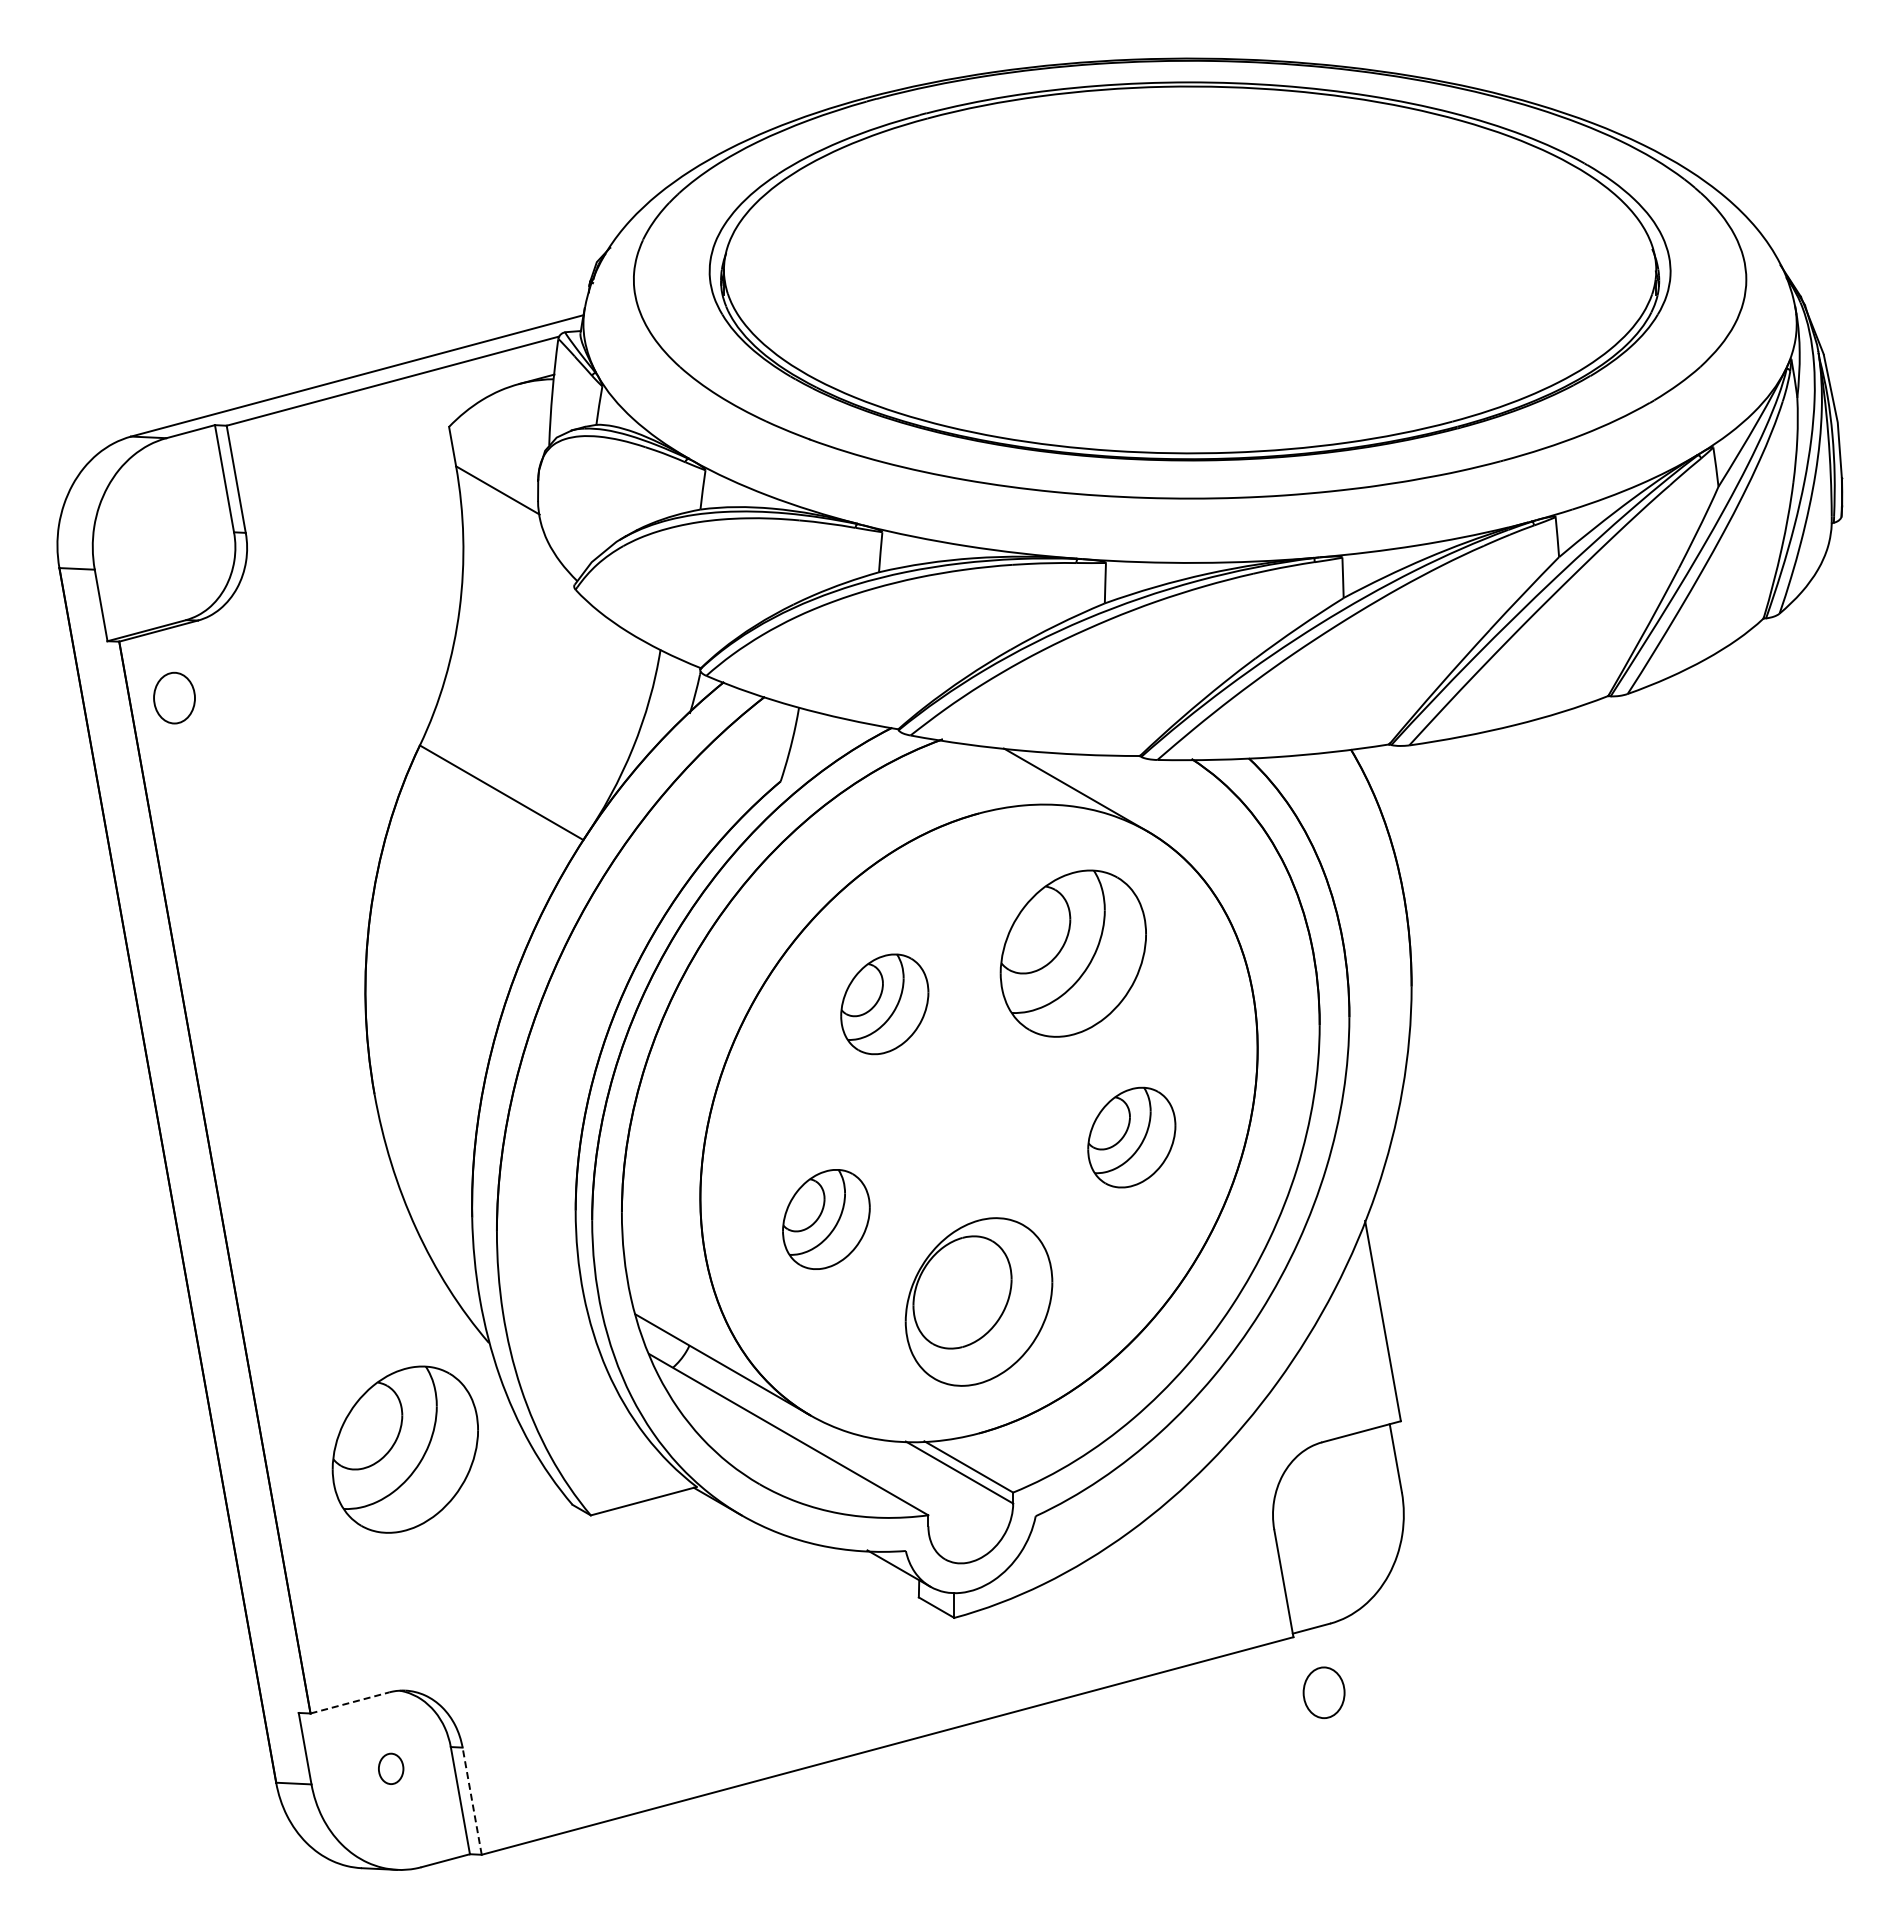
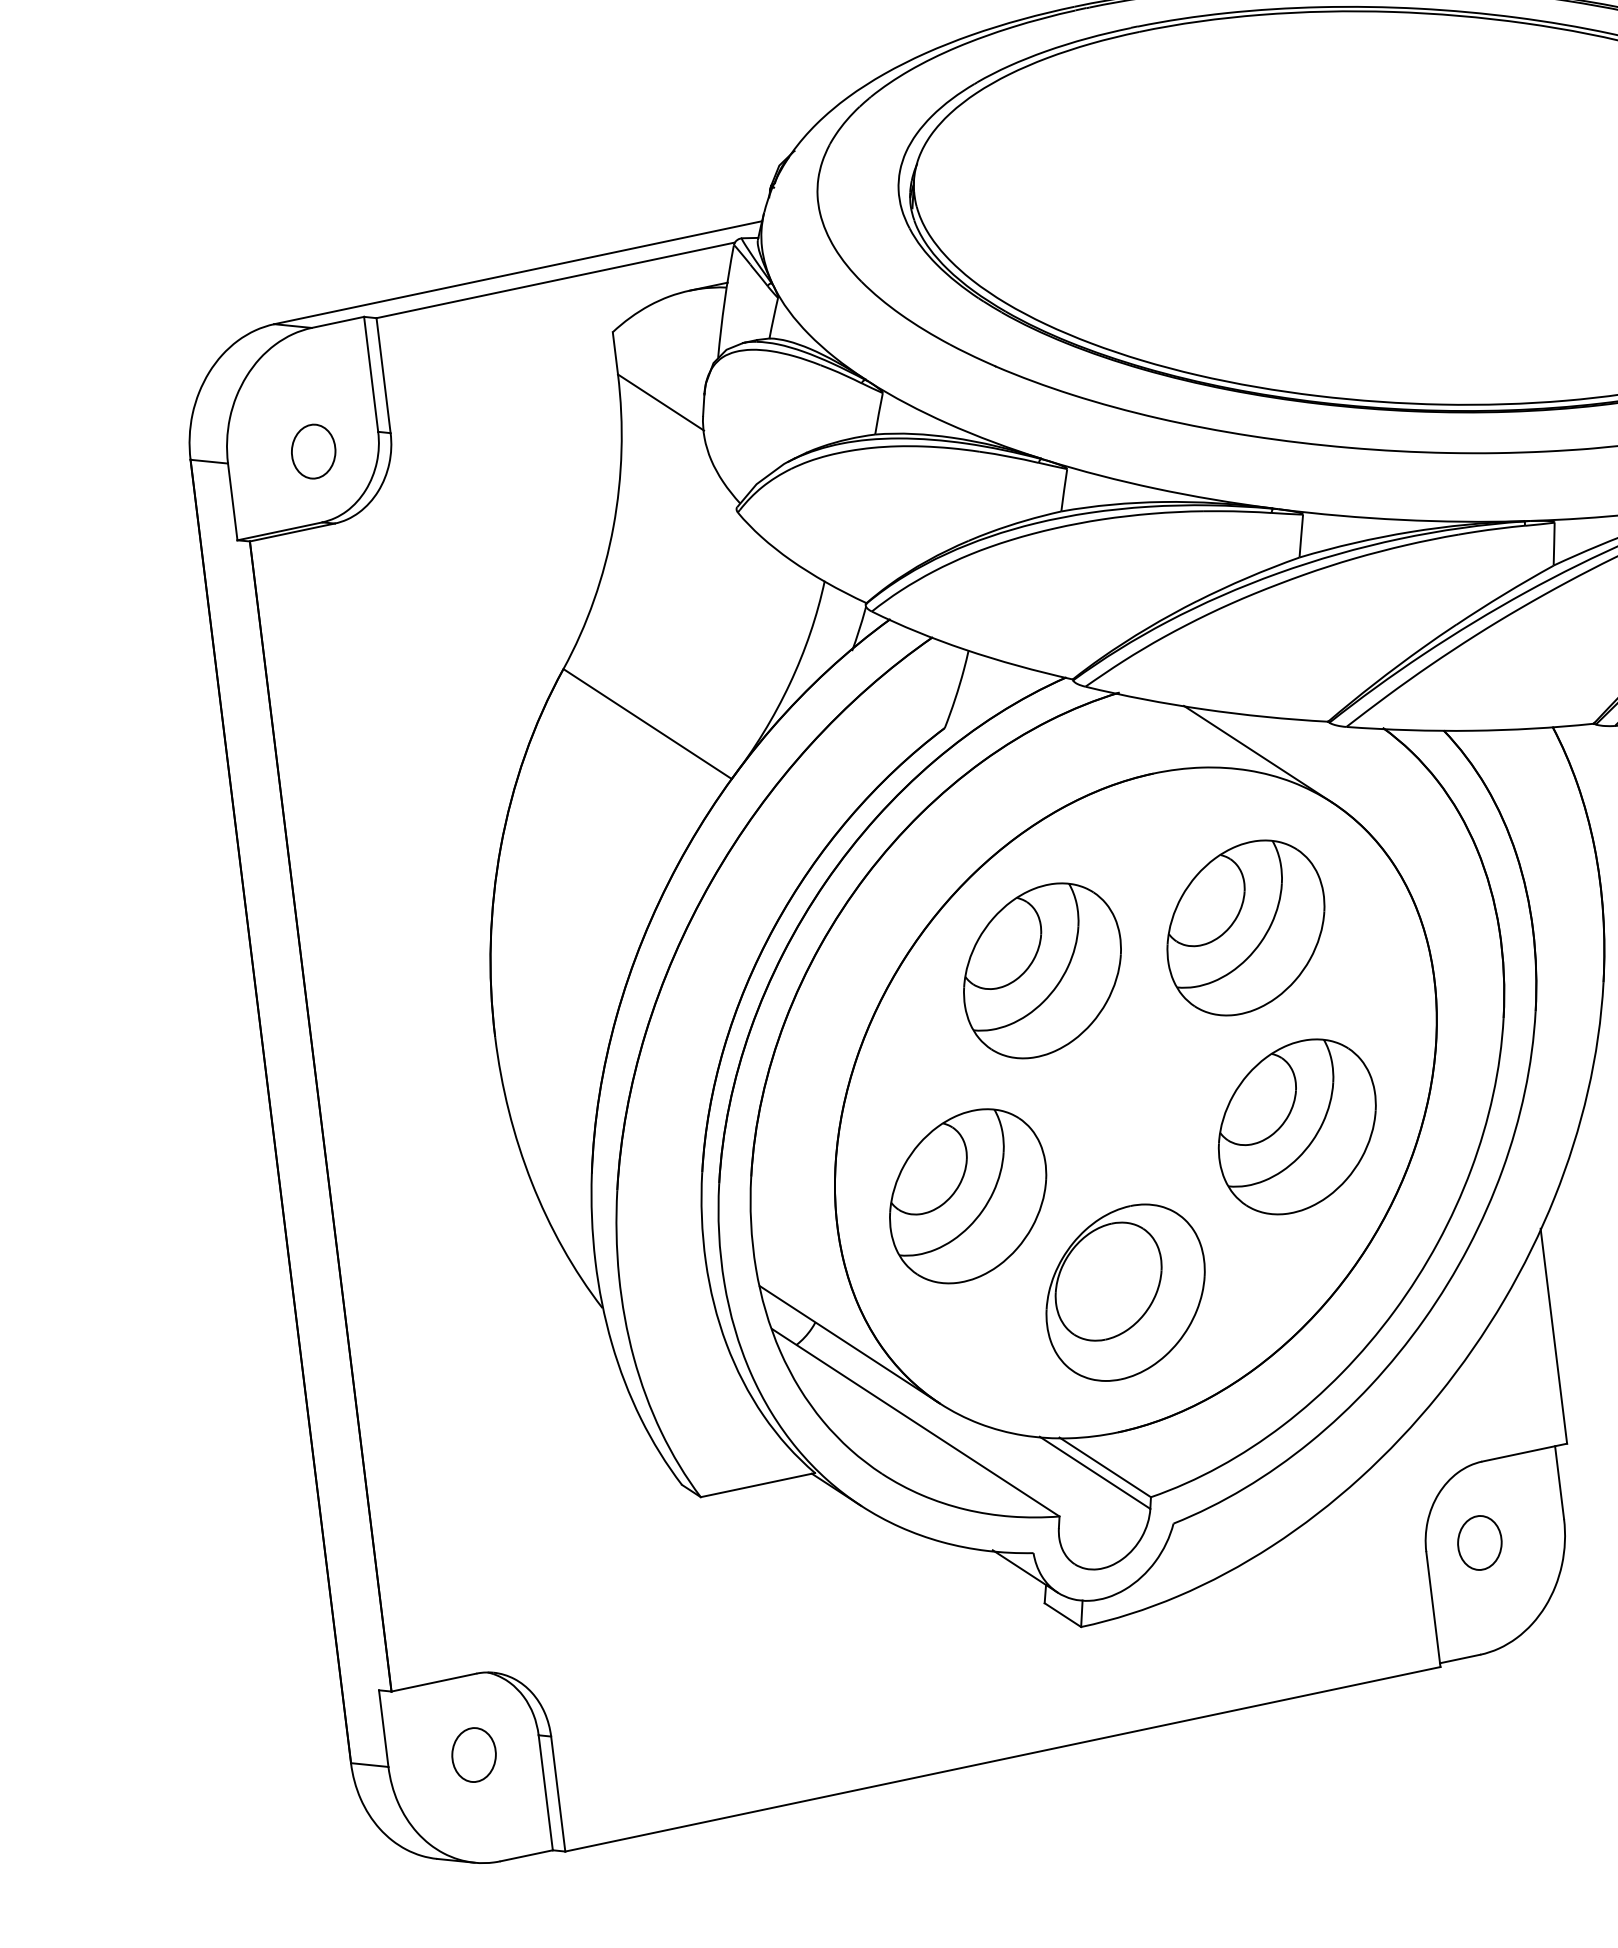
part: (174, 697) -> (313, 450), moved
part: (884, 1004) -> (1042, 971), size x1.67
part: (1131, 1137) -> (1297, 1126), size x1.67
part: (826, 1219) -> (968, 1196), size x1.67
part: (404, 1449) -> (506, 1416), removed
part: (1323, 1692) -> (1479, 1542), moved
line: (349, 1702) -> (433, 1682), dashed -> solid
part: (390, 1768) -> (473, 1754), size x1.67
line: (472, 1800) -> (558, 1793), dashed -> solid

